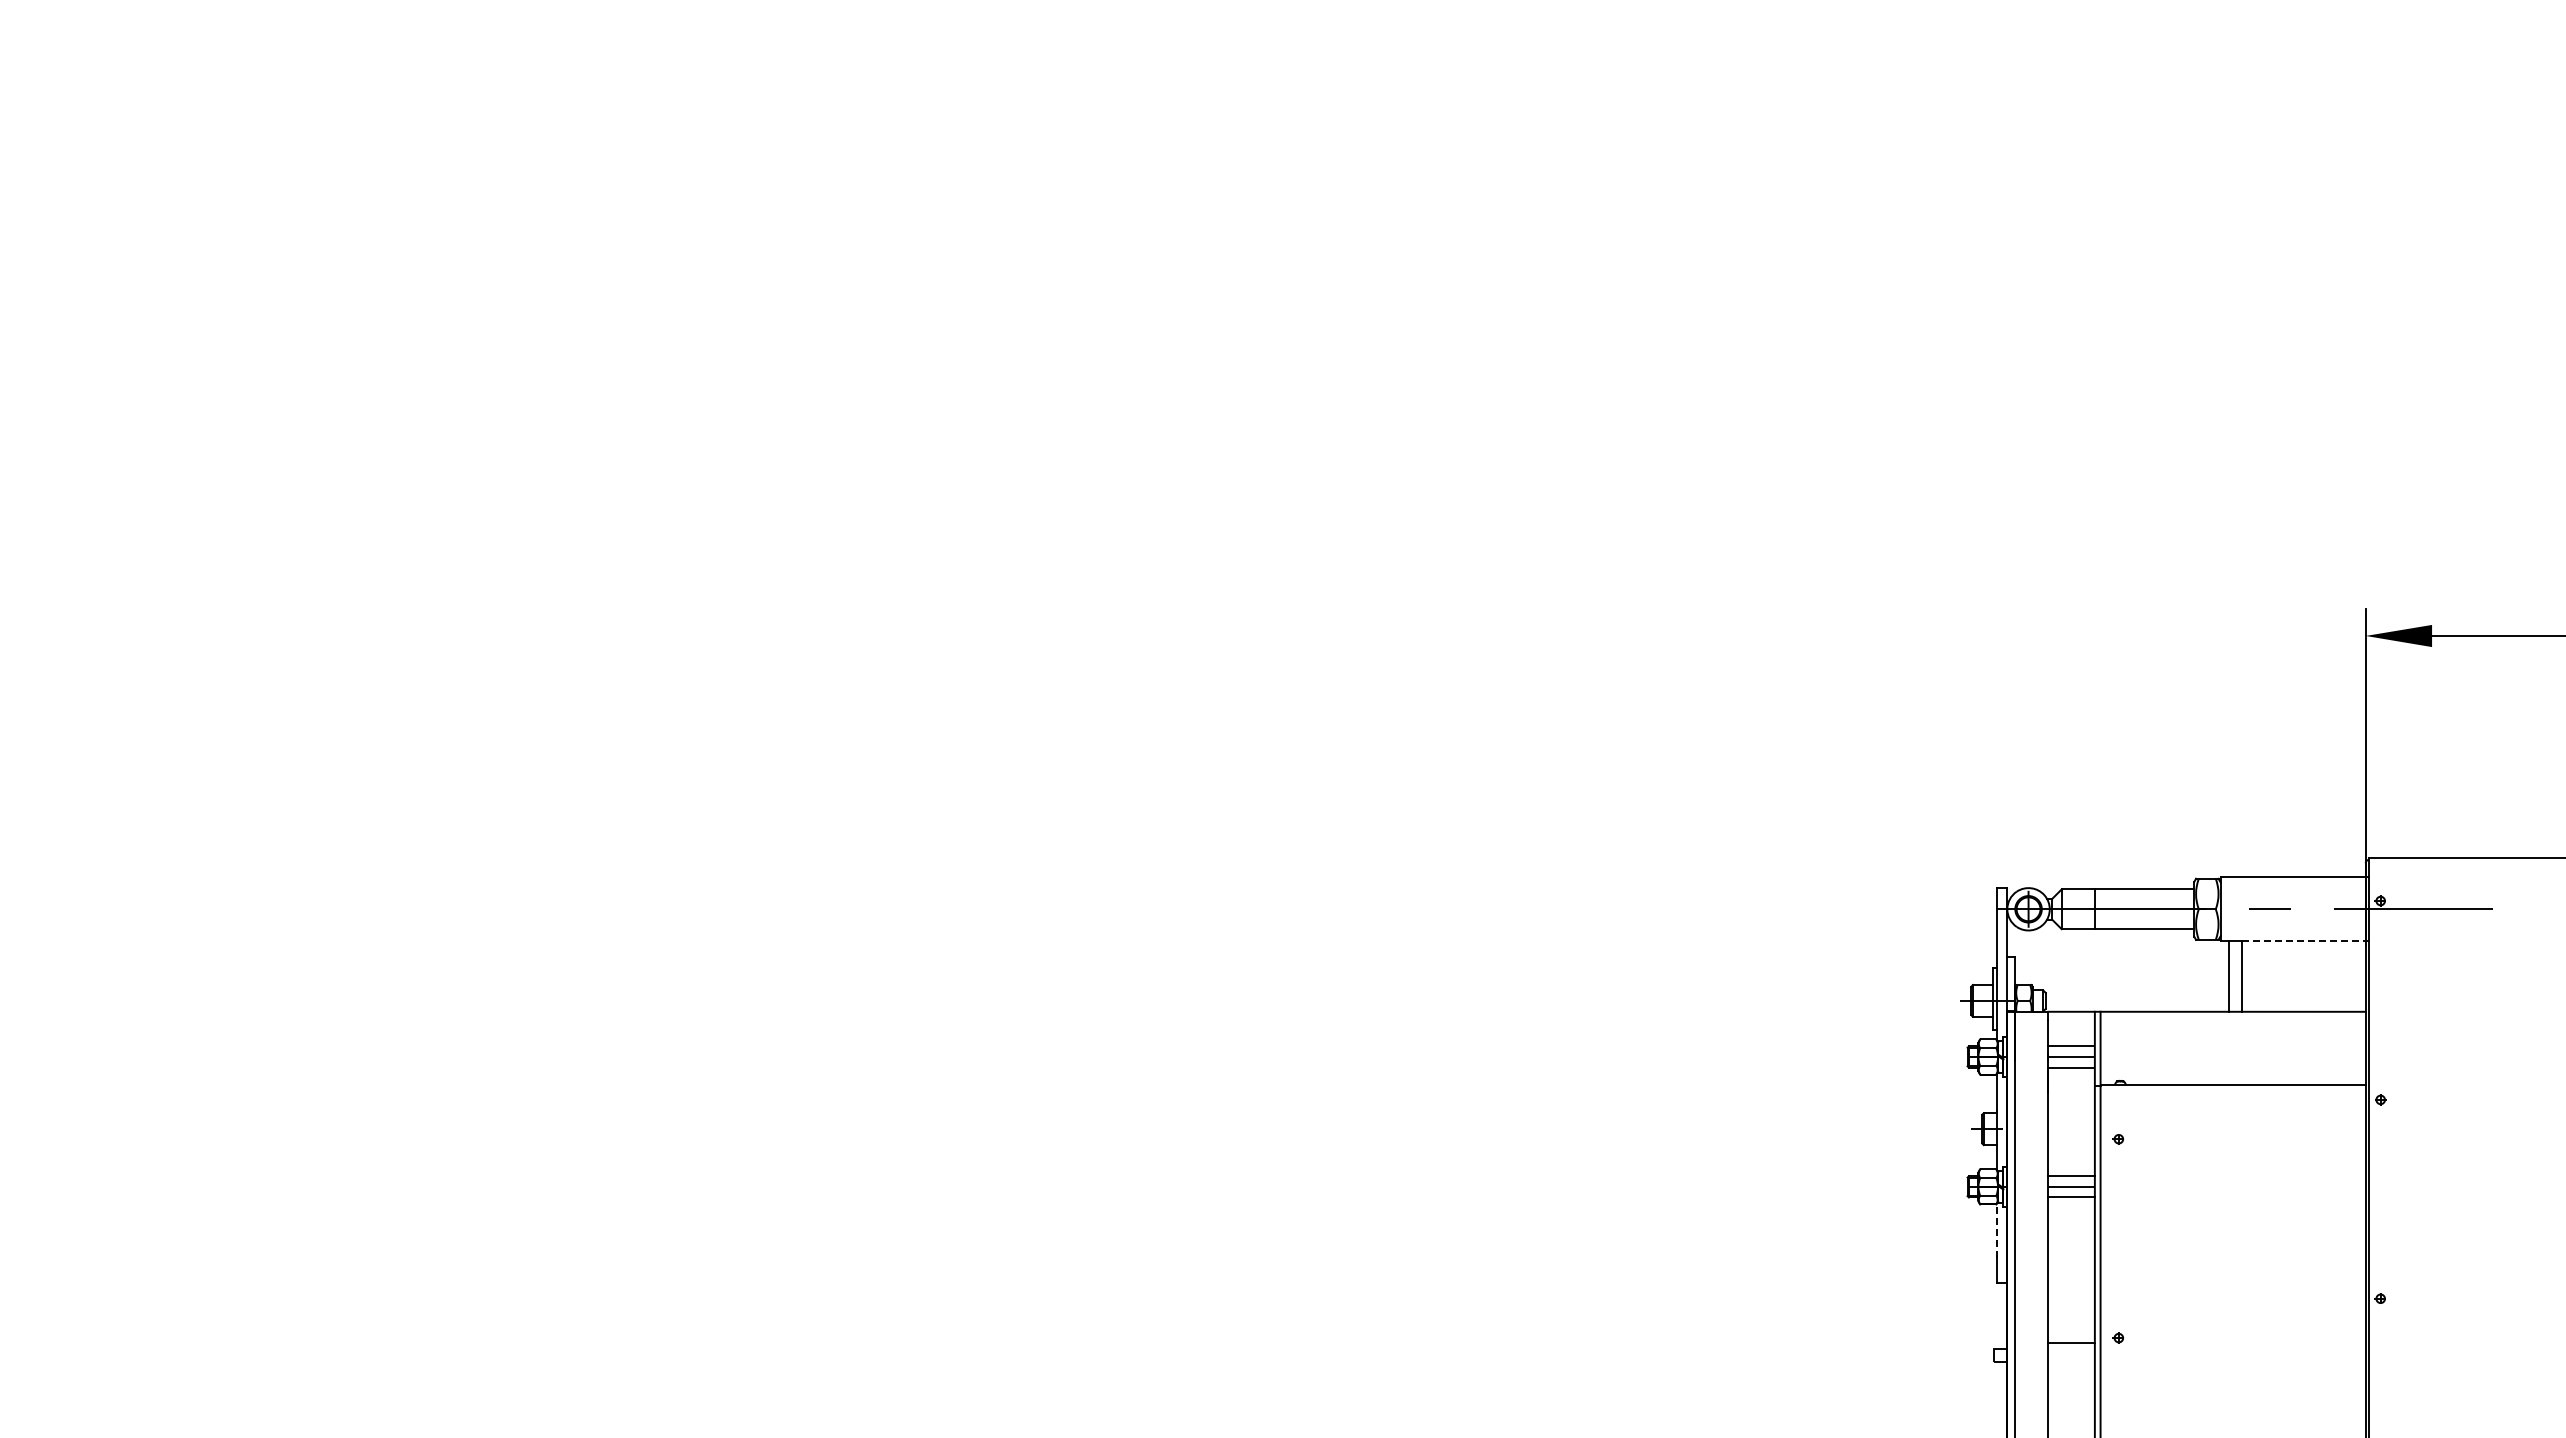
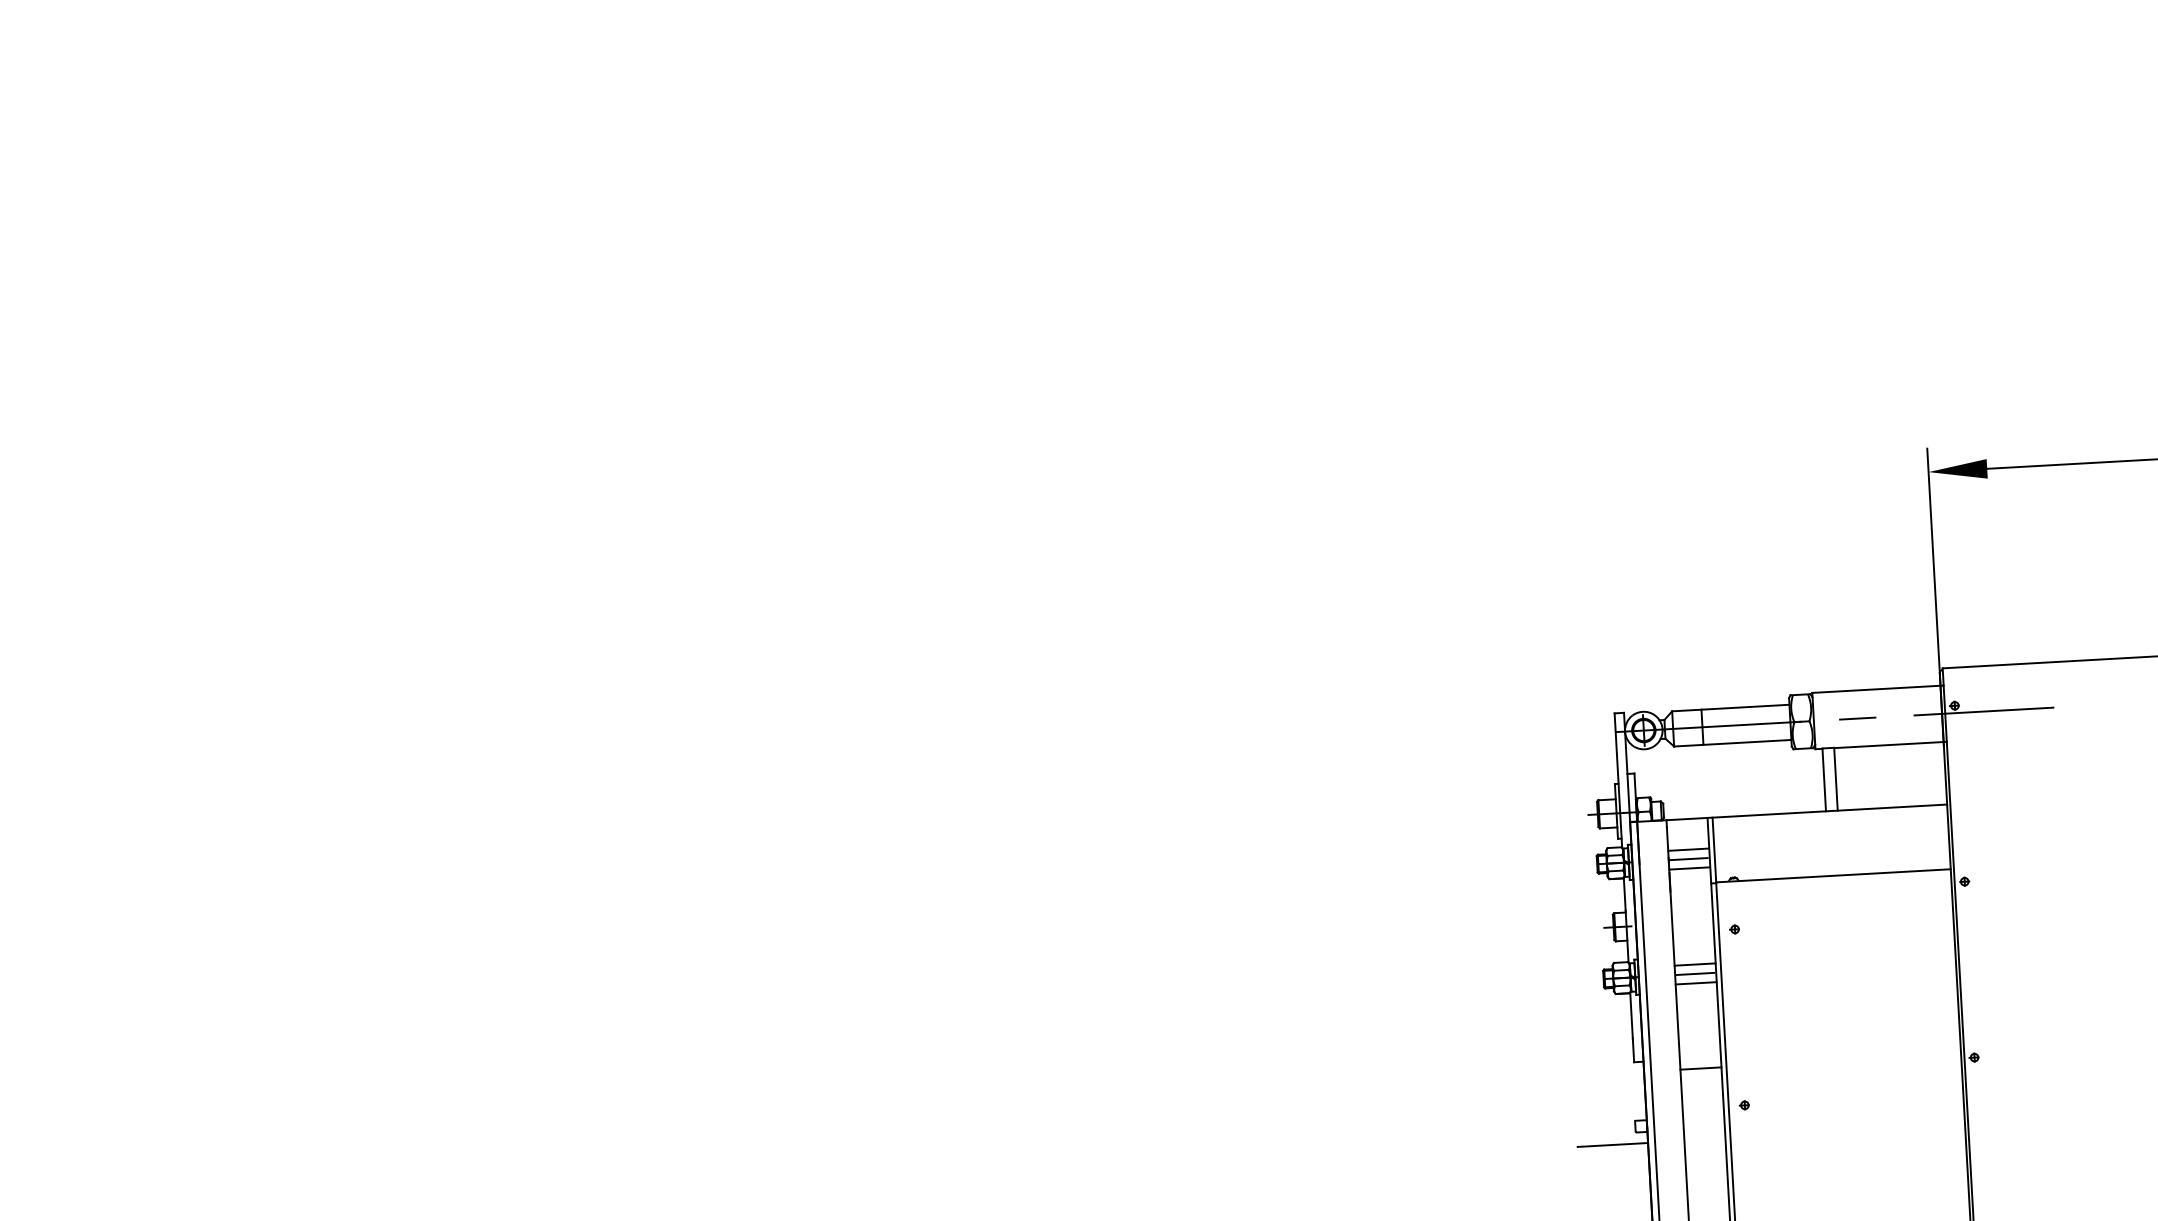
line: (2305, 941) -> (1890, 745), dashed -> solid
line: (1996, 1230) -> (1631, 1016), dashed -> solid
line: (2071, 1342) -> (1700, 1068), moved
line: (1967, 1374) -> (1612, 1145), added

